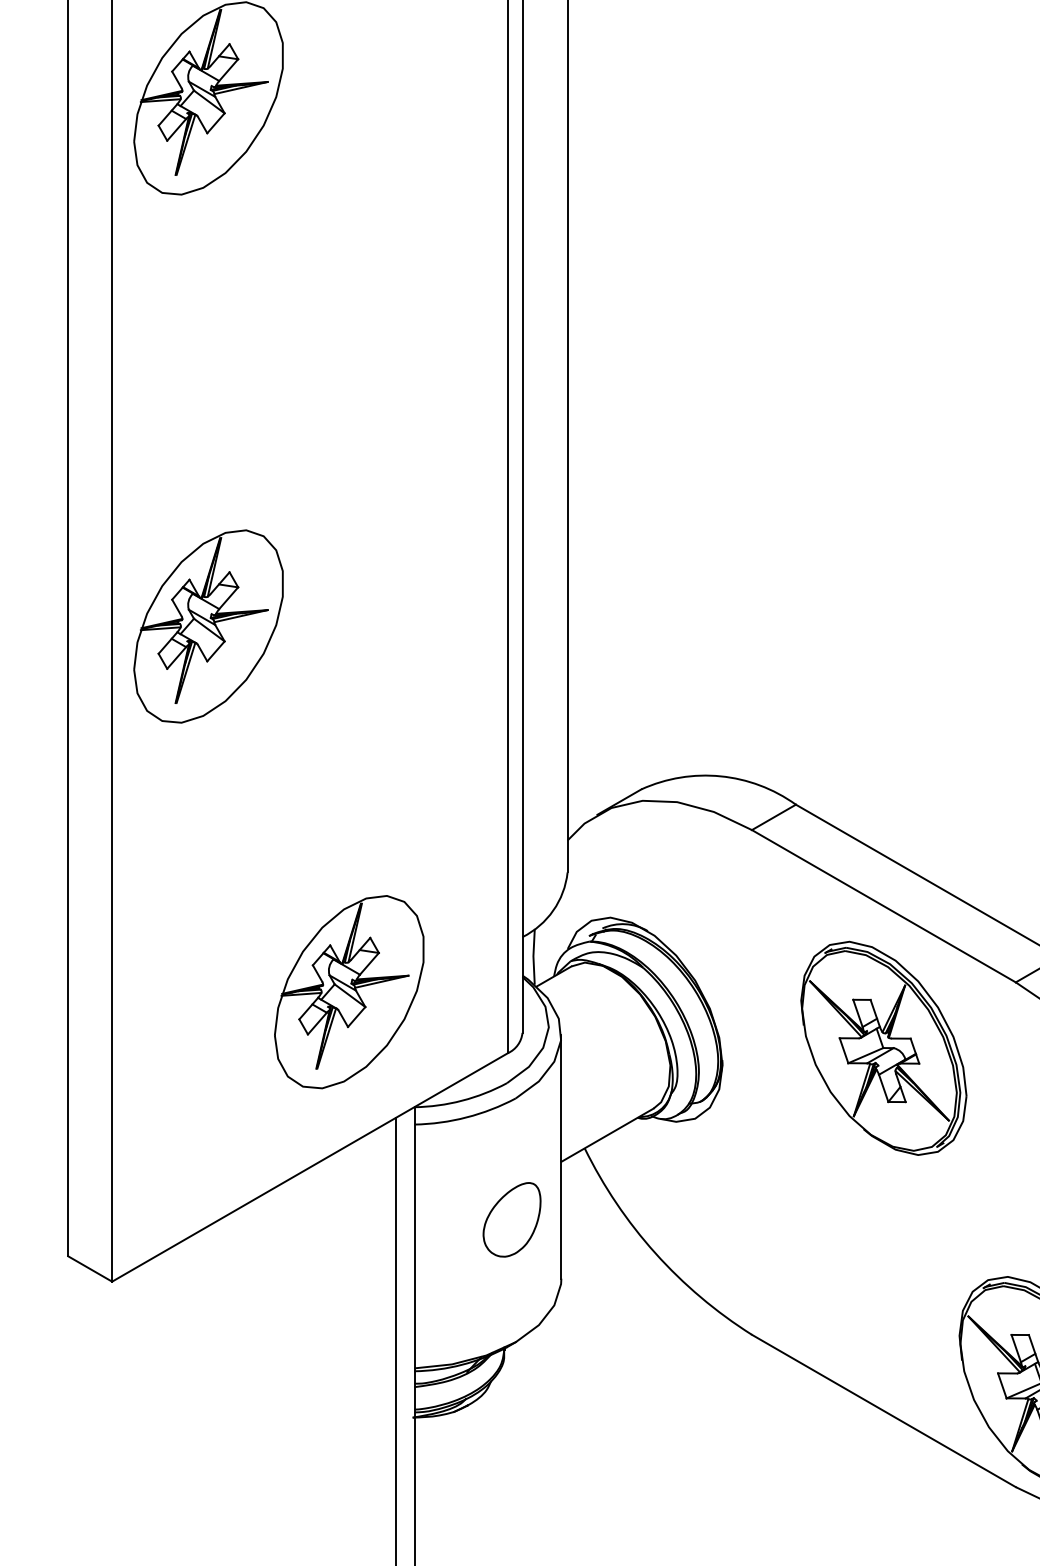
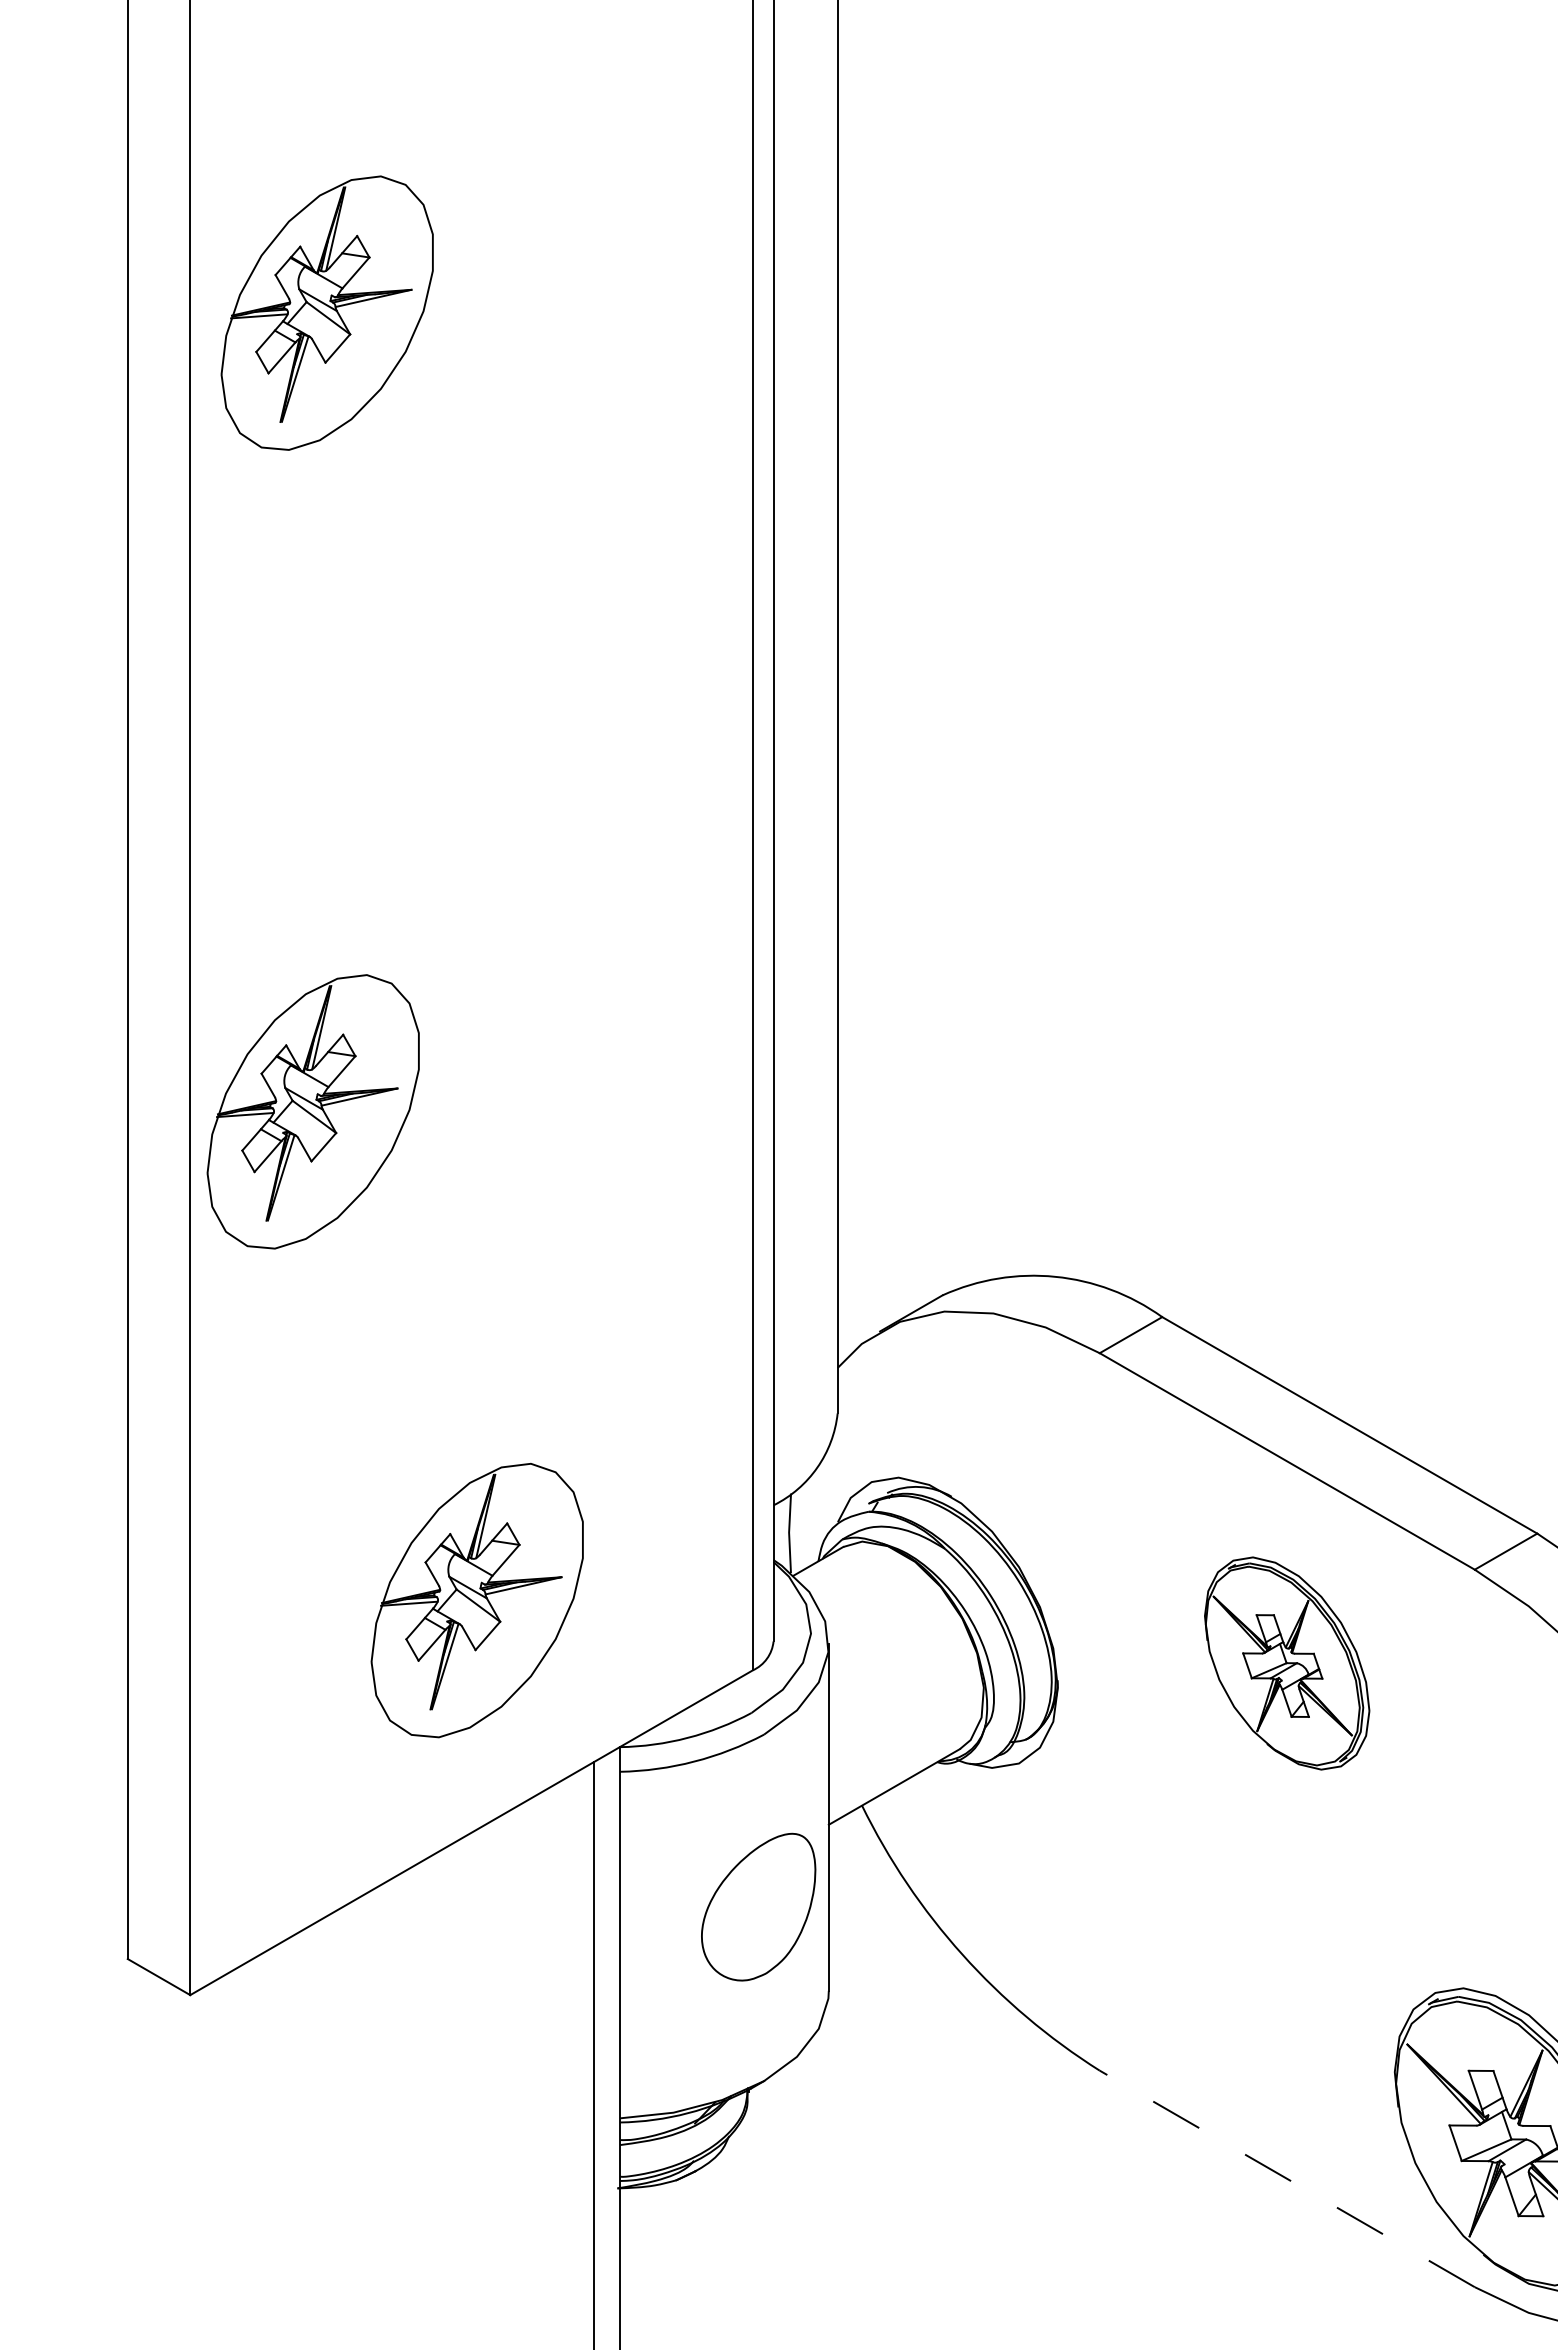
part: (207, 626) -> (312, 1111), moved
part: (348, 992) -> (476, 1600), moved
part: (883, 1048) -> (1286, 1663), size x0.7
part: (511, 1220) -> (758, 1907), size x1.4
line: (884, 1410) -> (1287, 2178), solid -> dashed

